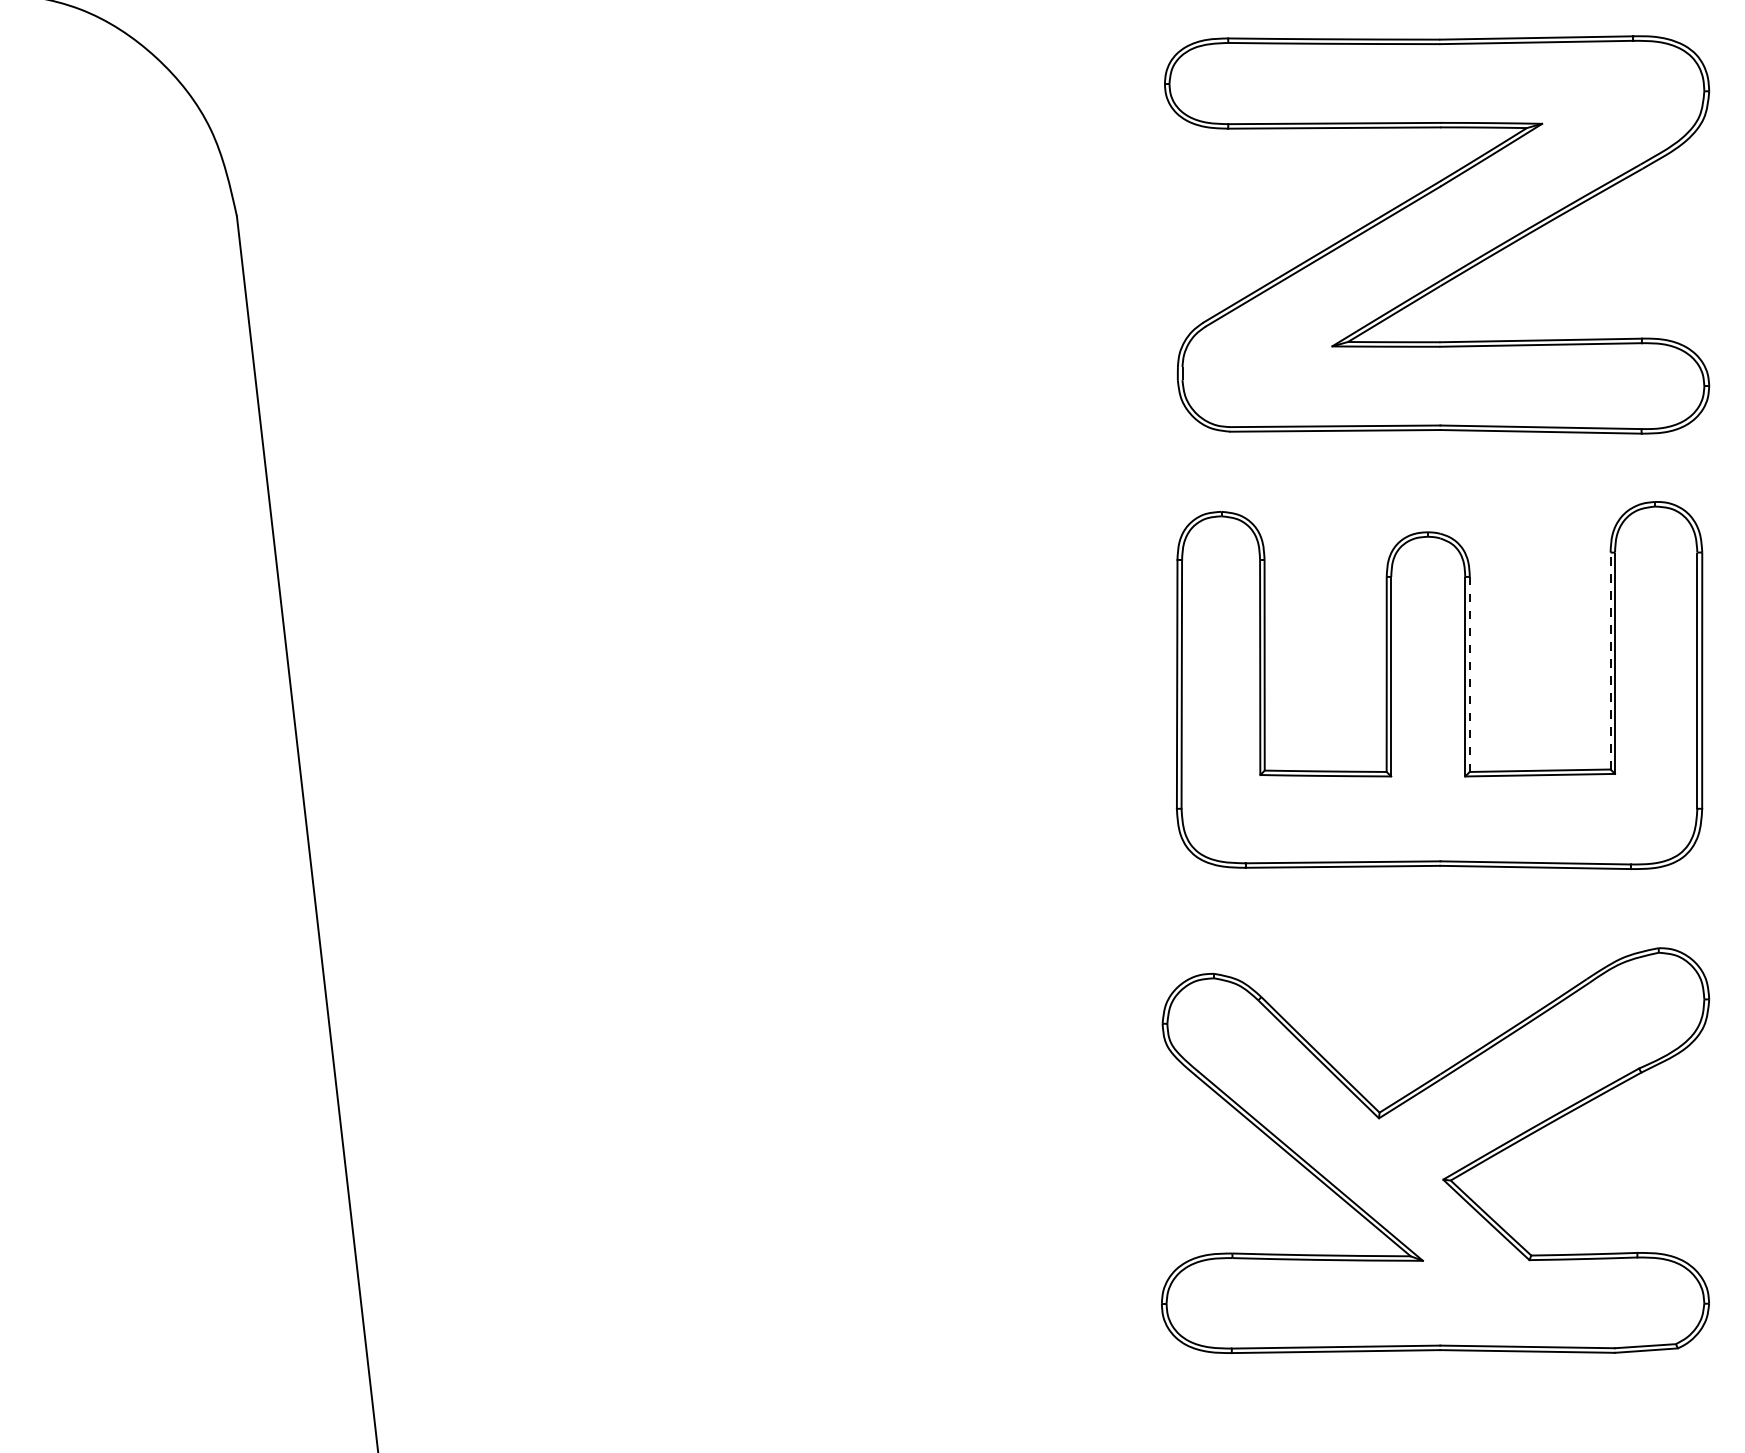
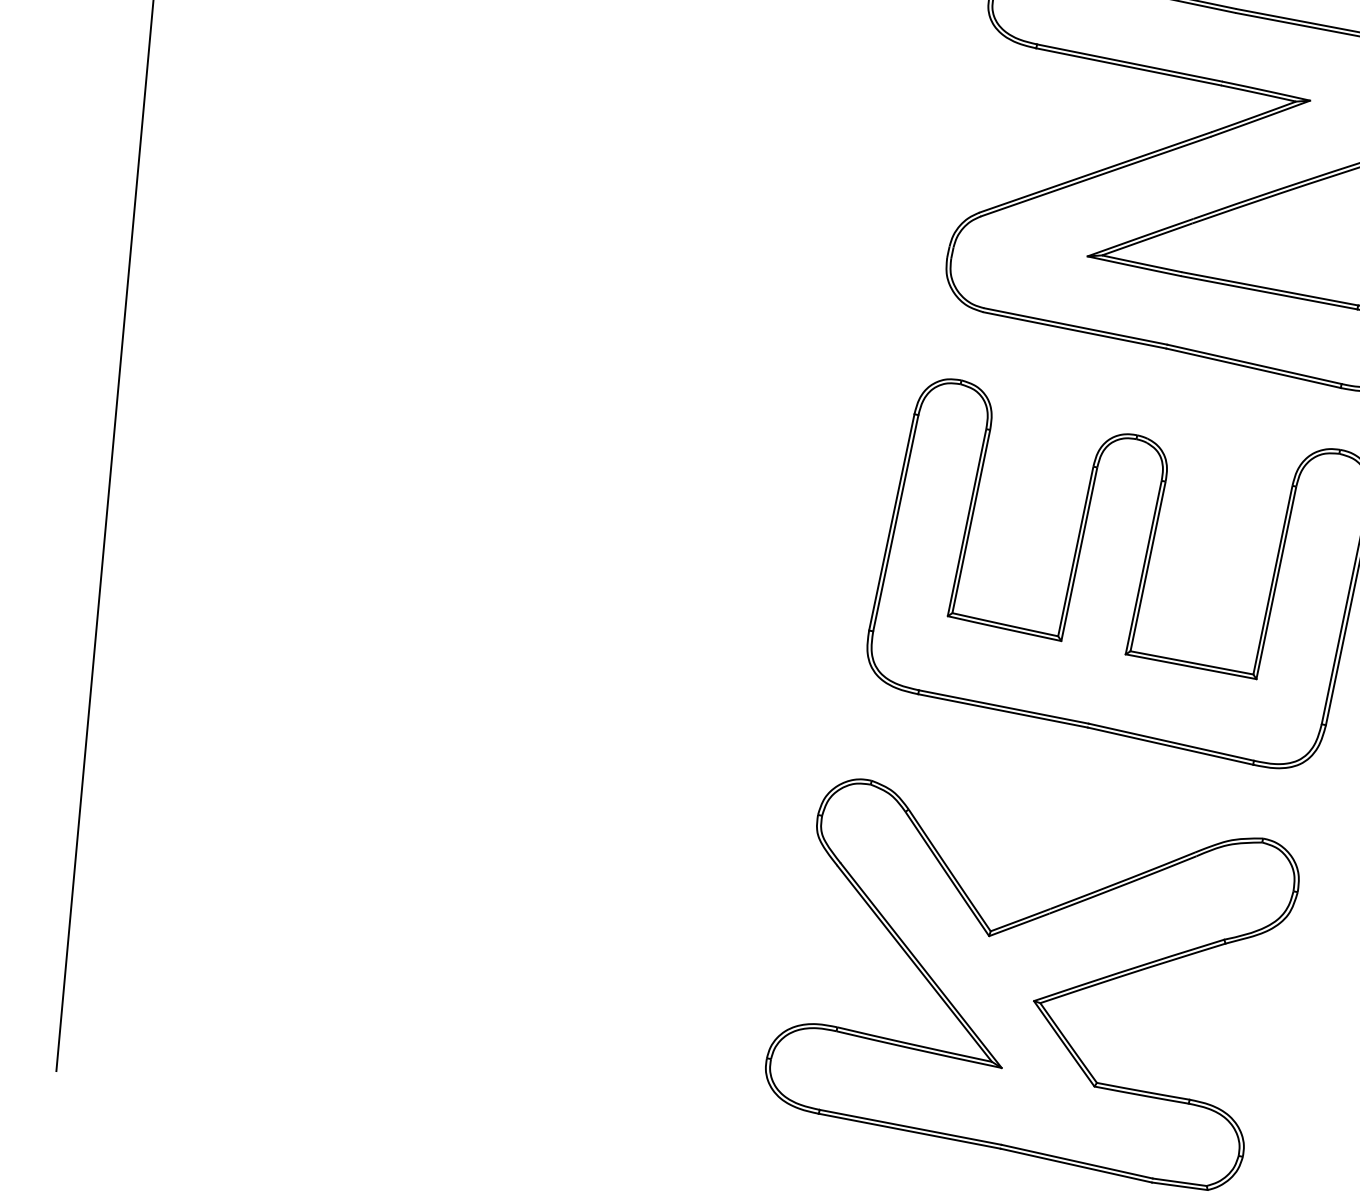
line: (1610, 659) -> (1273, 578), dashed -> solid
line: (1469, 675) -> (1147, 567), dashed -> solid

